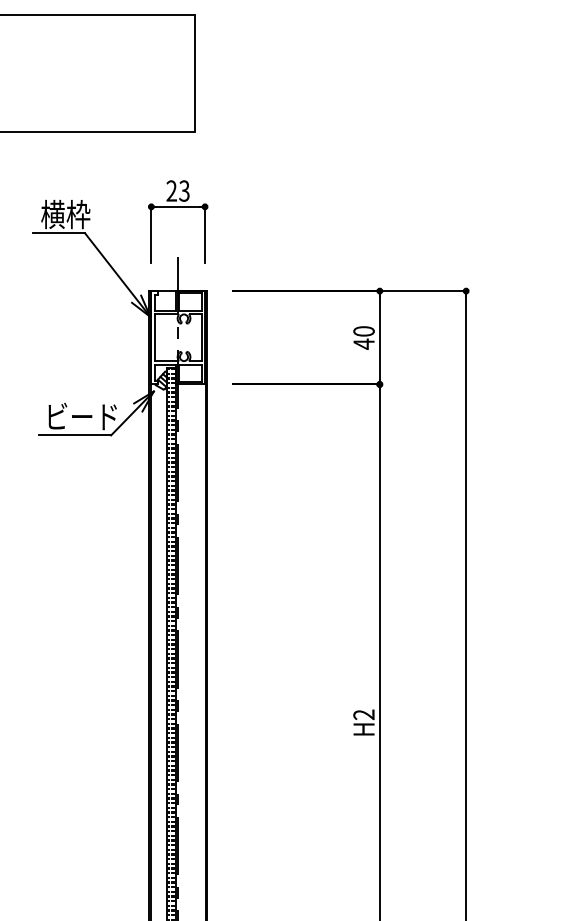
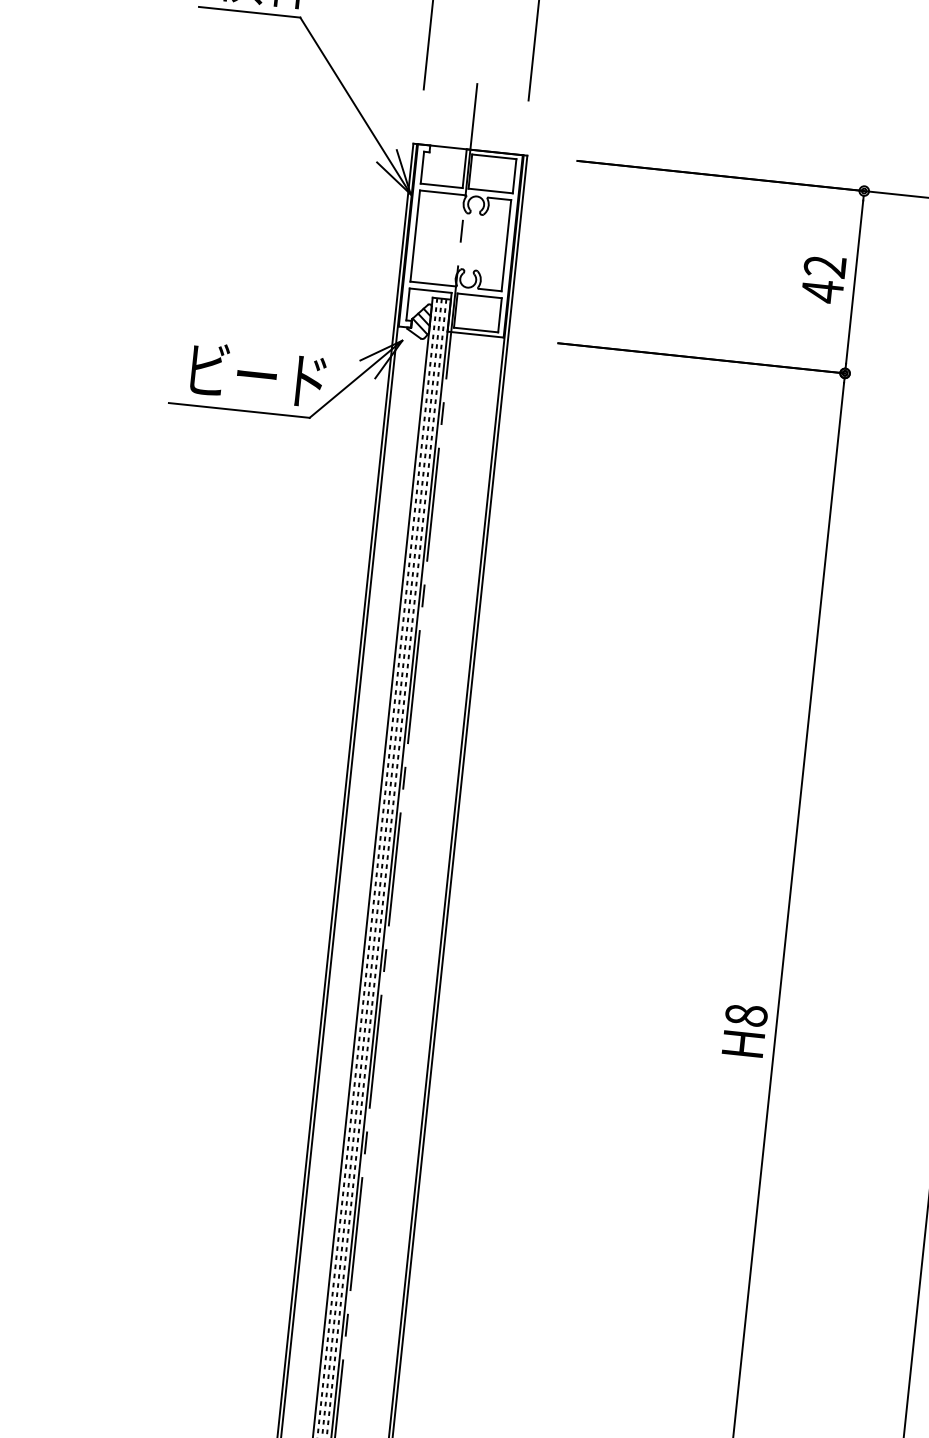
text: (363, 331) -> (824, 266), 40 -> 42
text: (363, 714) -> (745, 1014), H2 -> H8

